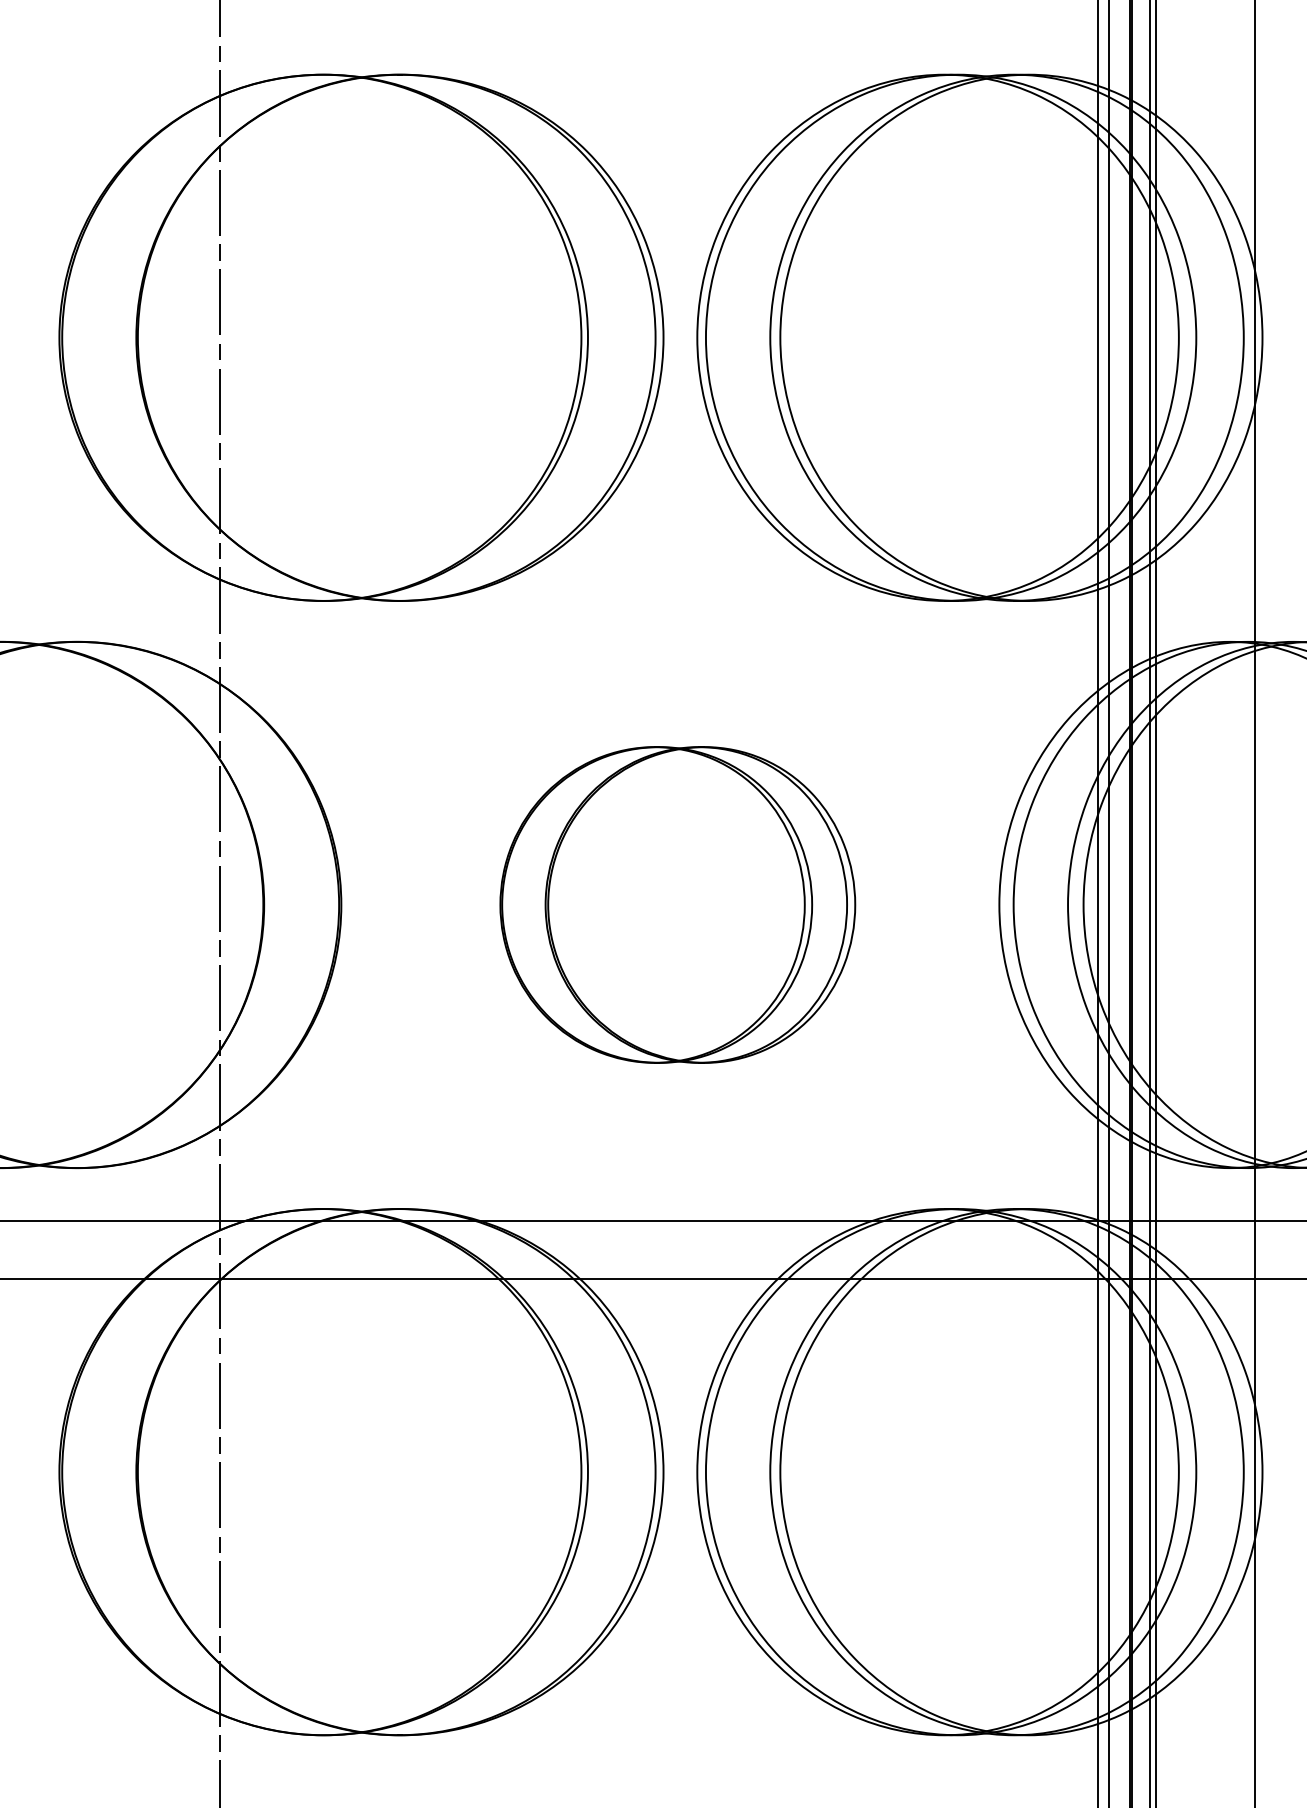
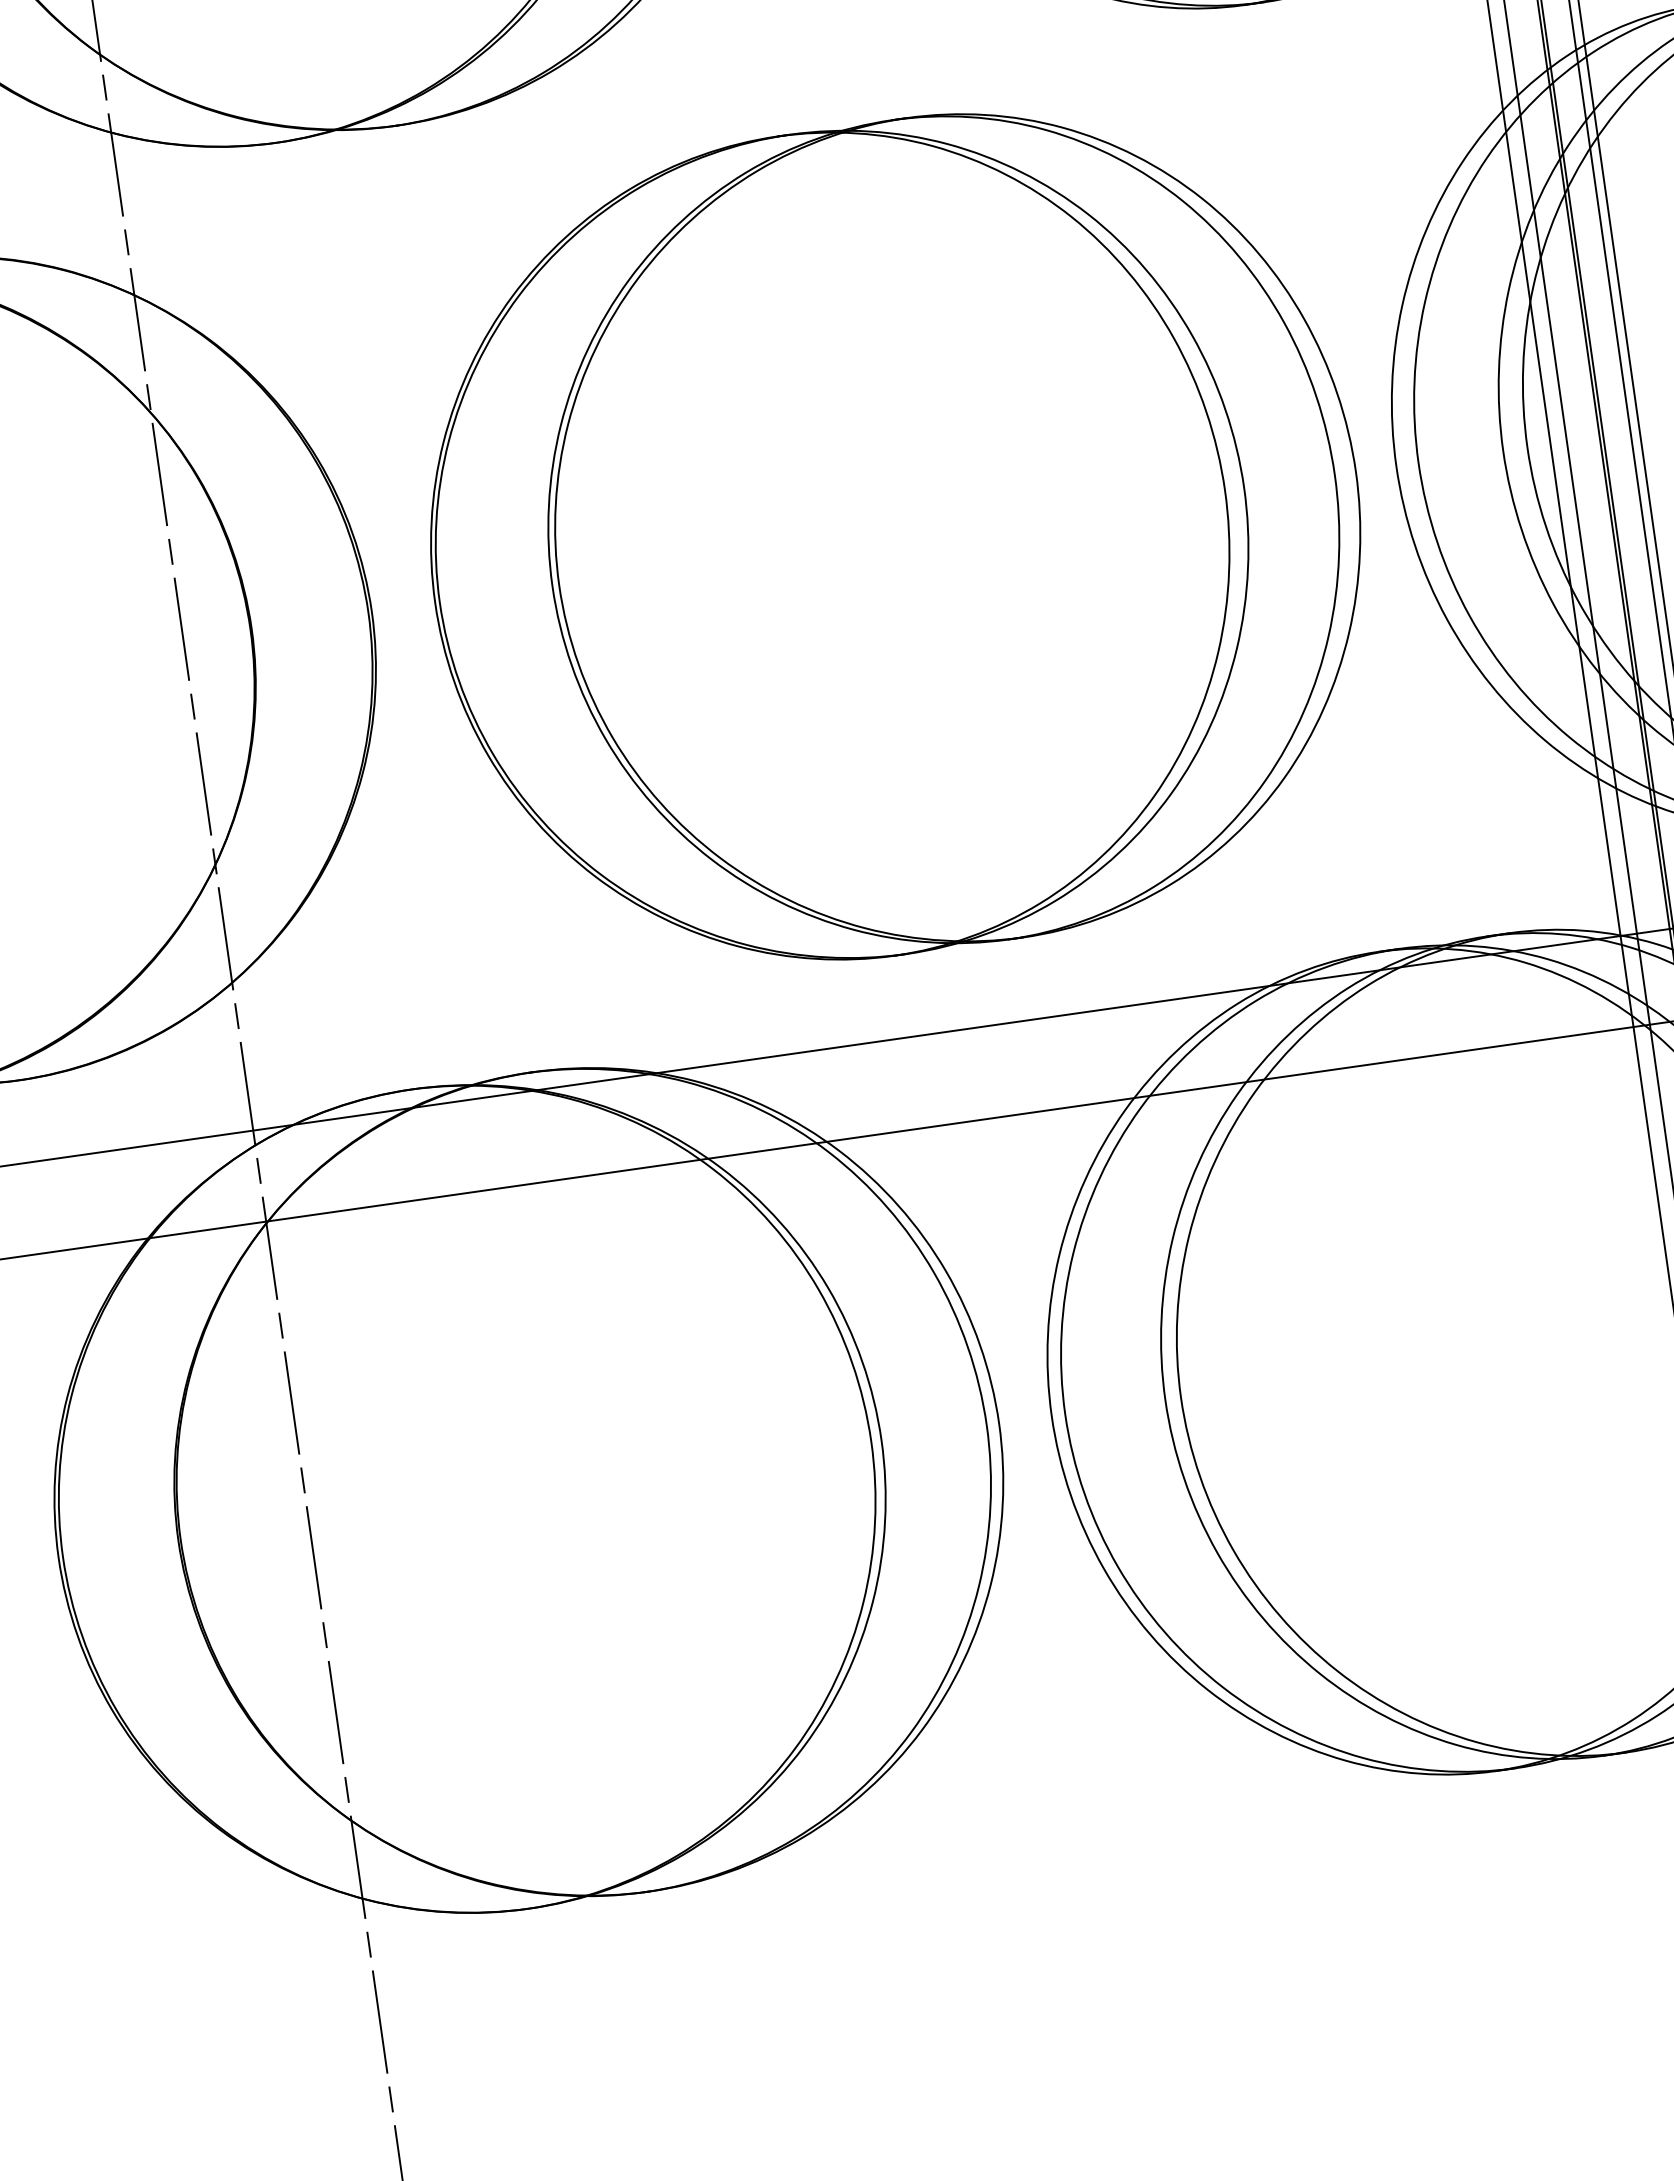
part: (677, 904) -> (895, 536), size x1.67

